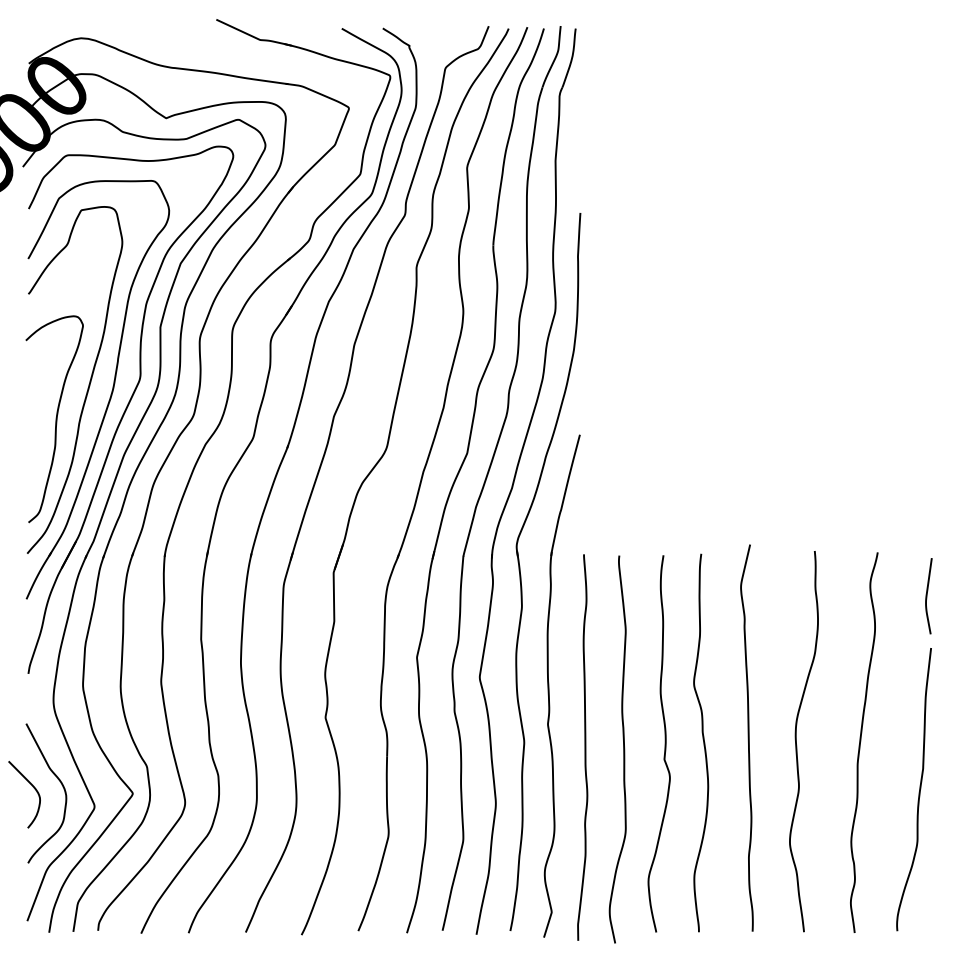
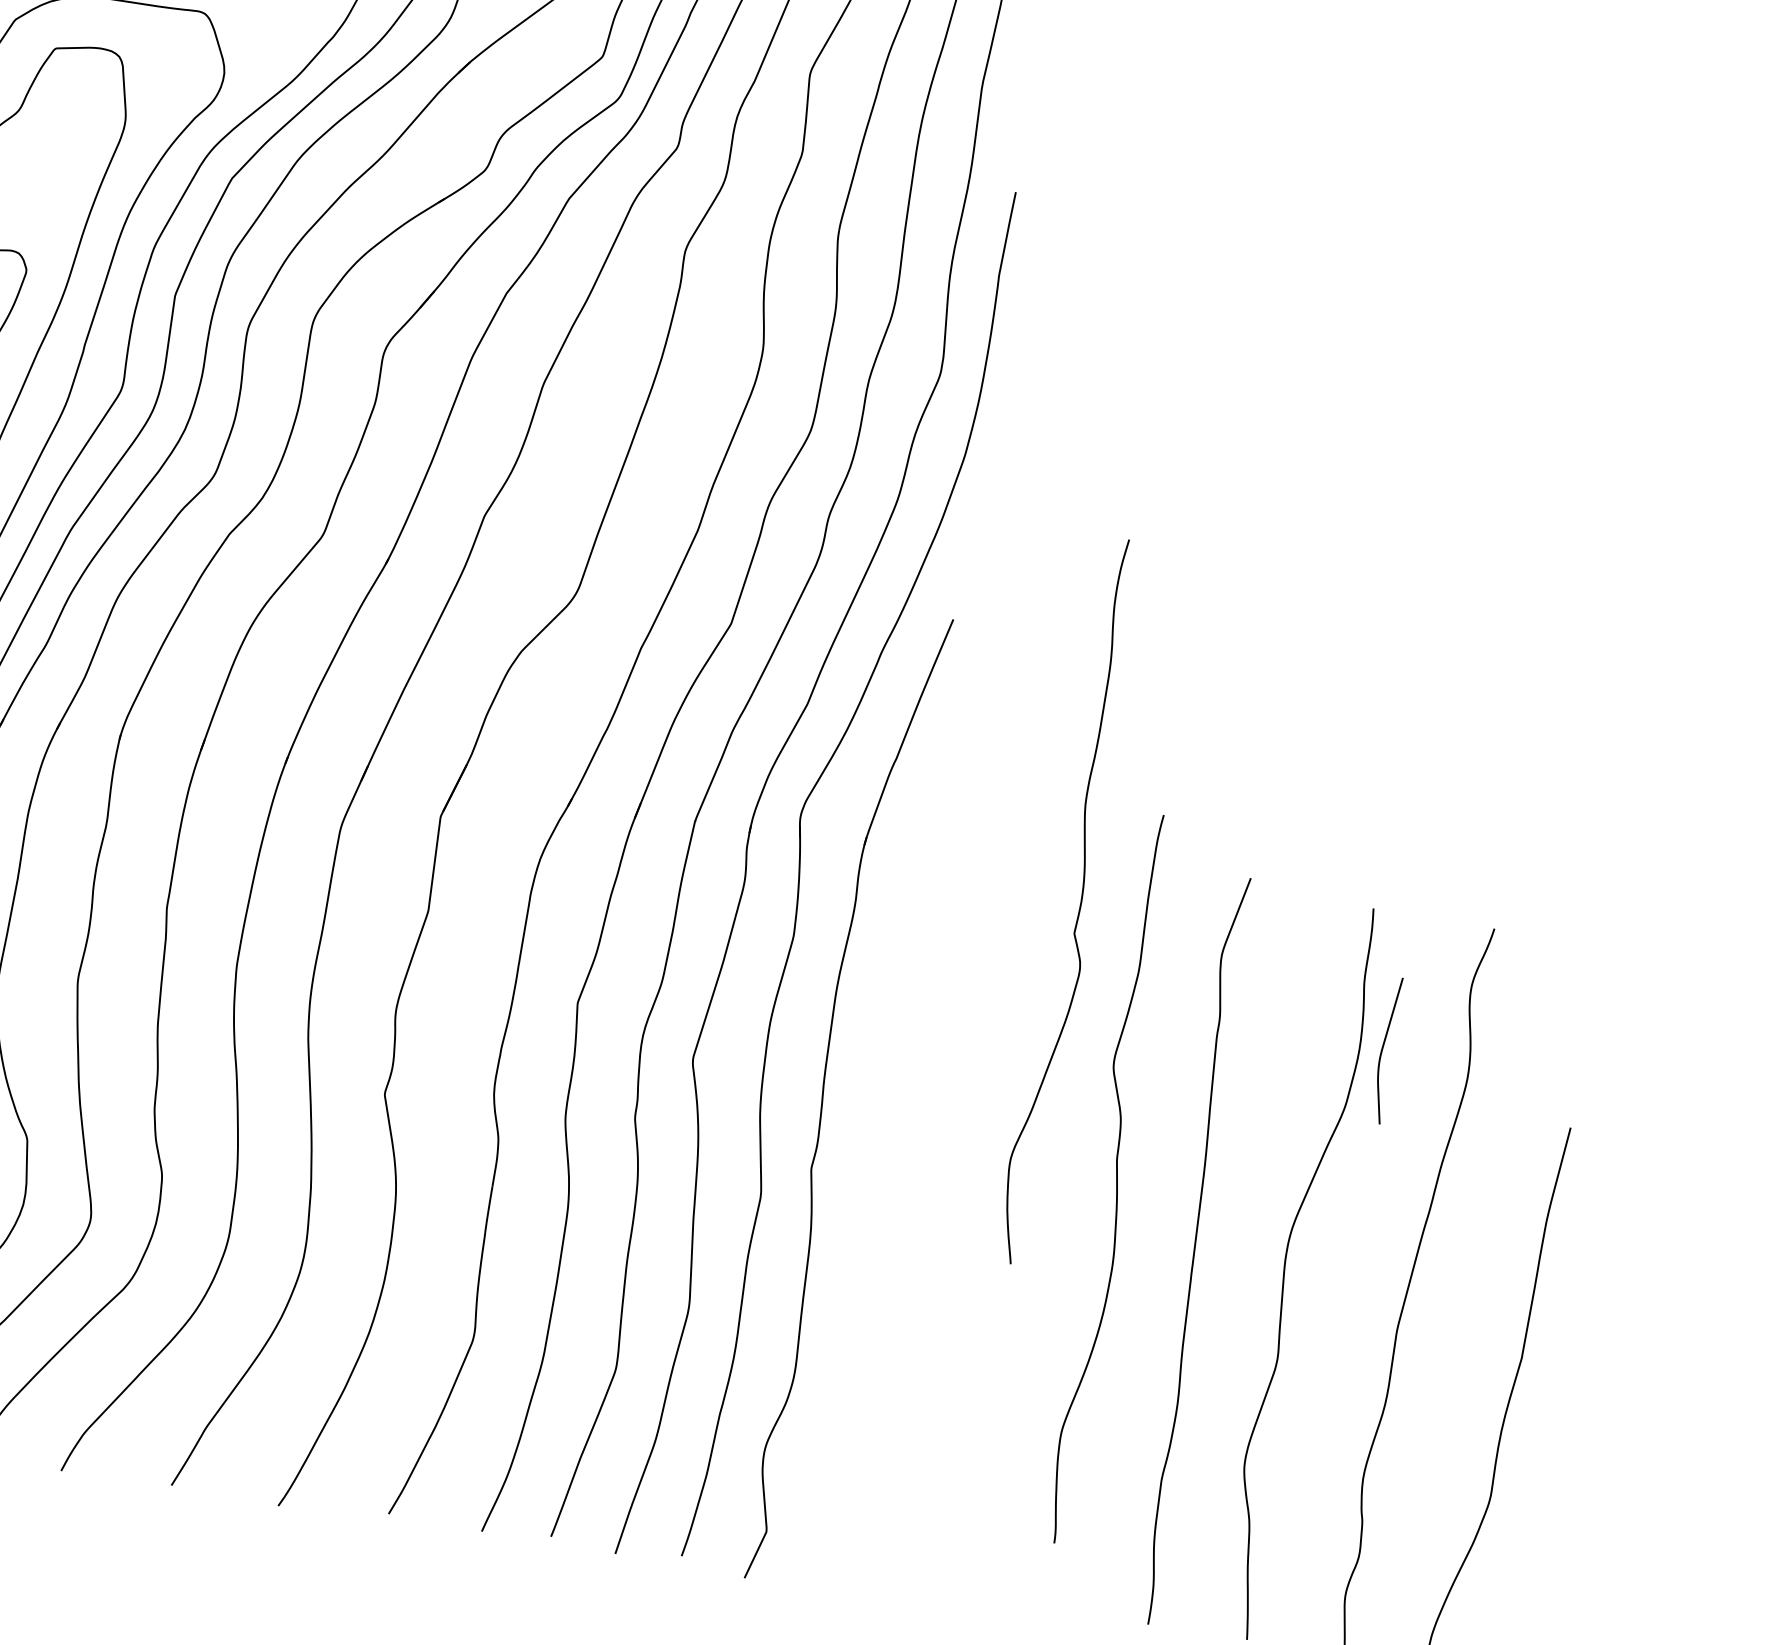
curve: (927, 596) -> (1383, 1050), moved
curve: (703, 742) -> (1115, 1179), moved
curve: (664, 743) -> (1078, 902), moved
curve: (584, 747) -> (875, 1223), removed
curve: (623, 749) -> (949, 1237), removed

